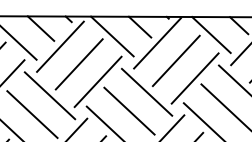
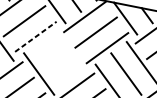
line: (98, 81) -> (36, 36), solid -> dashed
line: (146, 91) -> (69, 50), removed
line: (129, 110) -> (54, 62), removed

